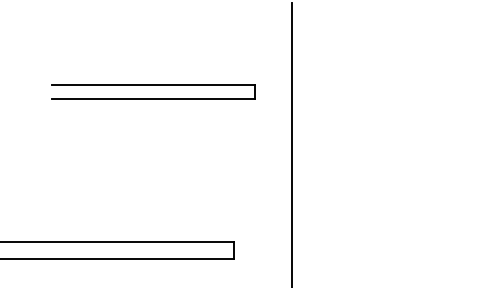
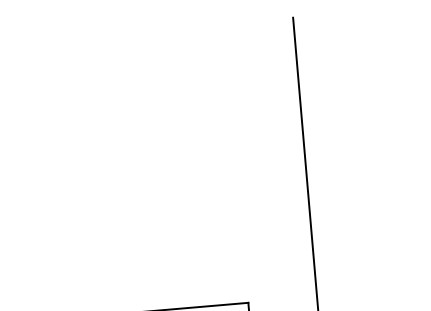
part: (153, 91) -> (139, 134), removed

